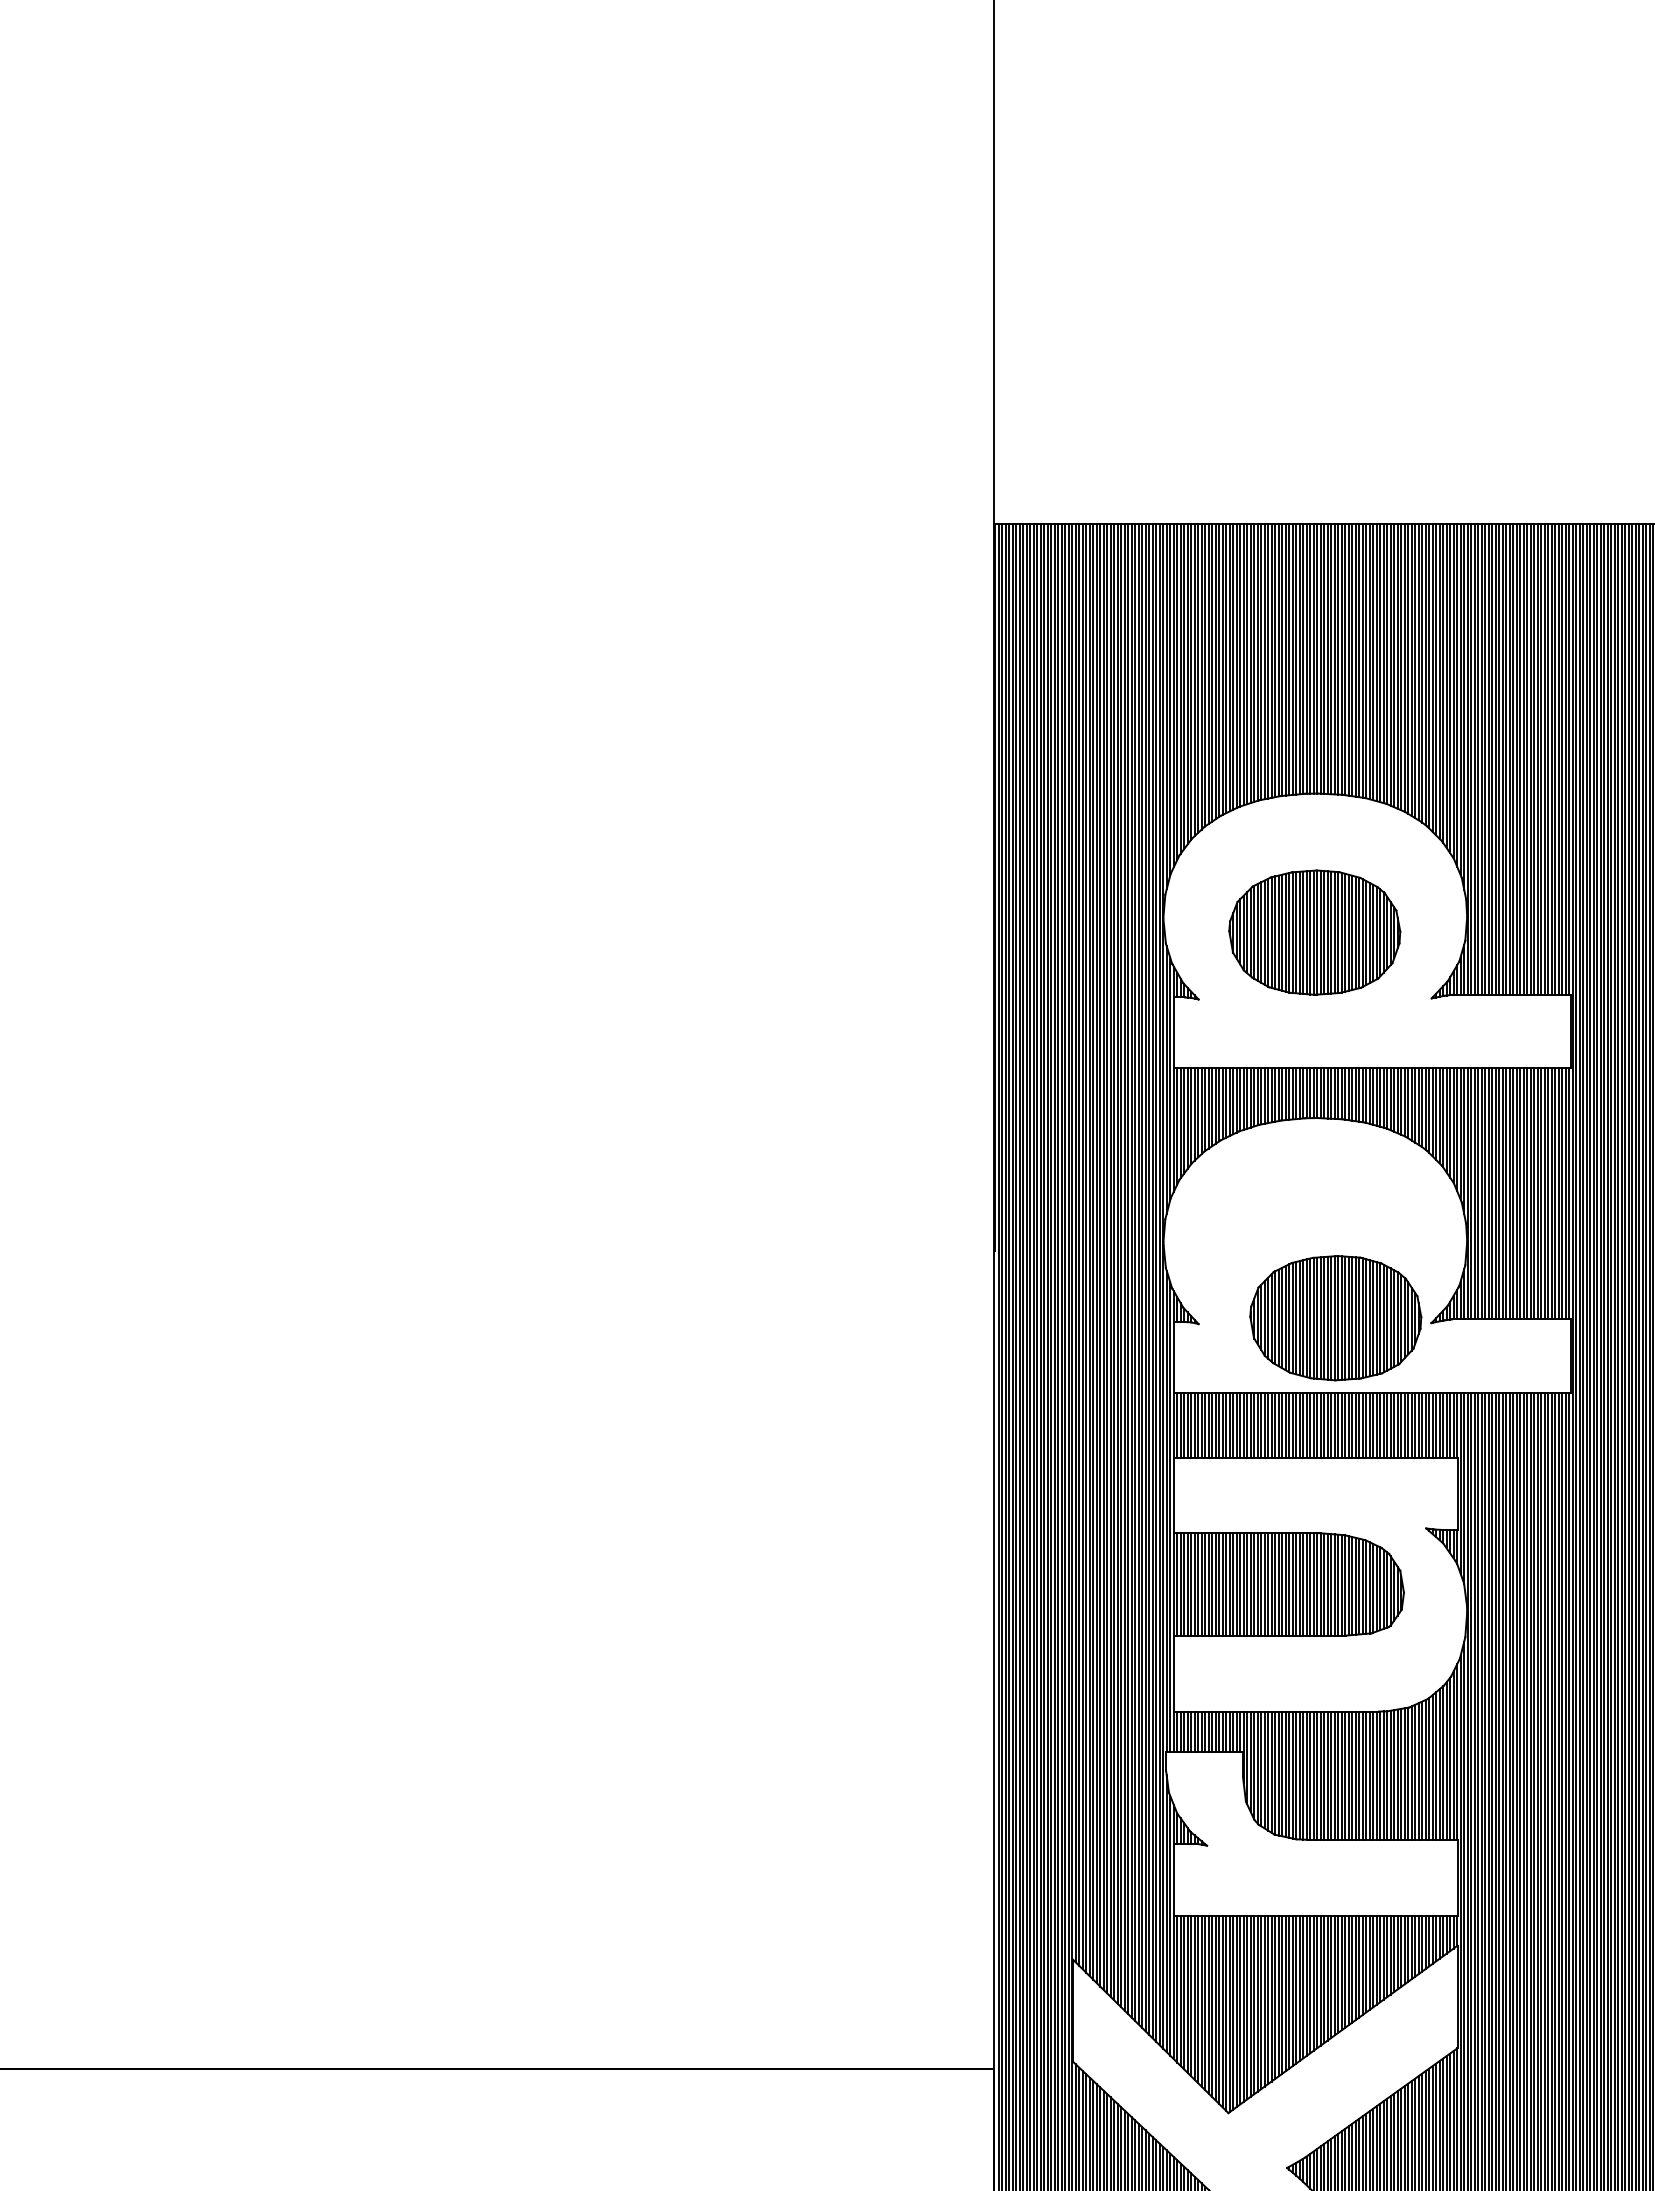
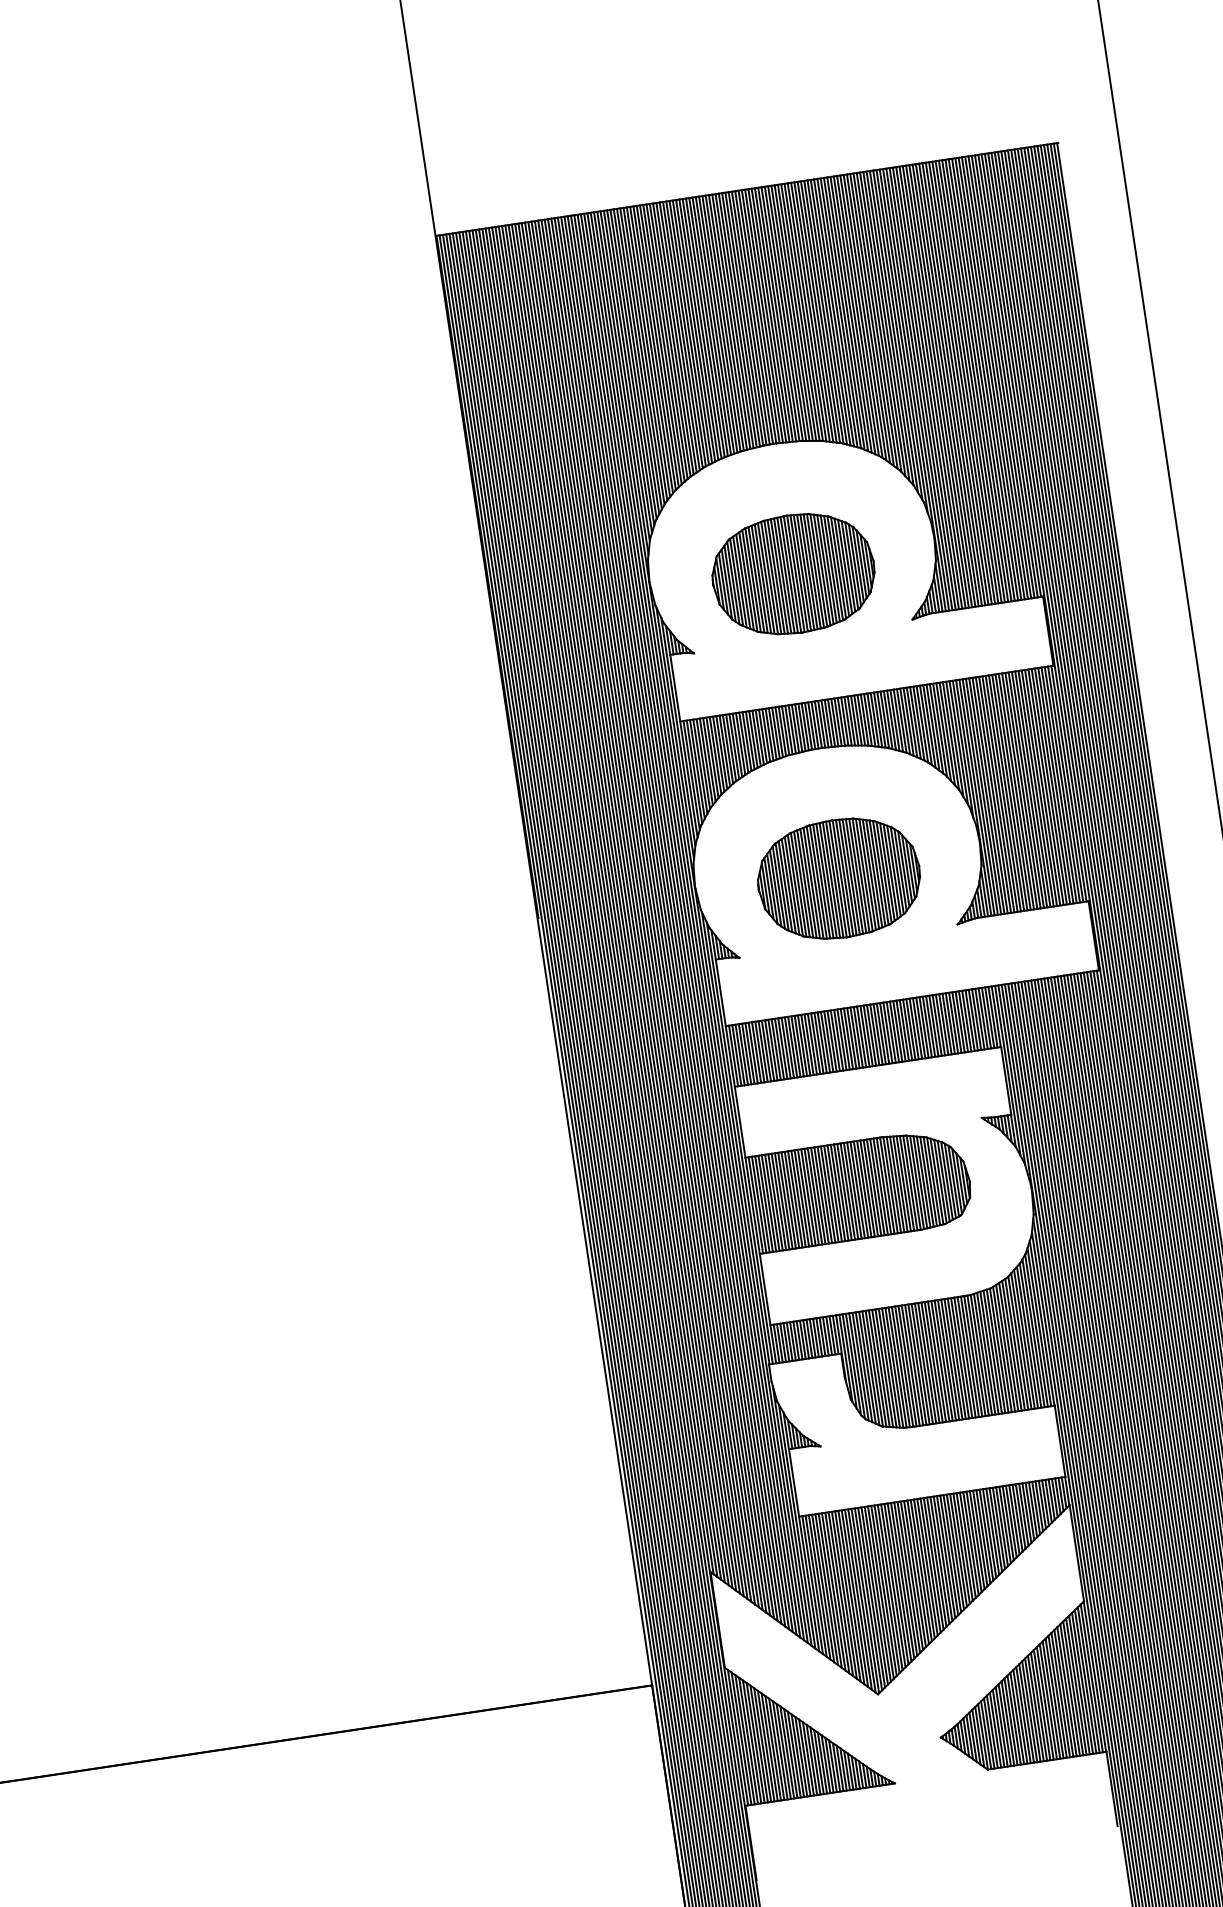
part: (1335, 1318) -> (838, 879), moved

